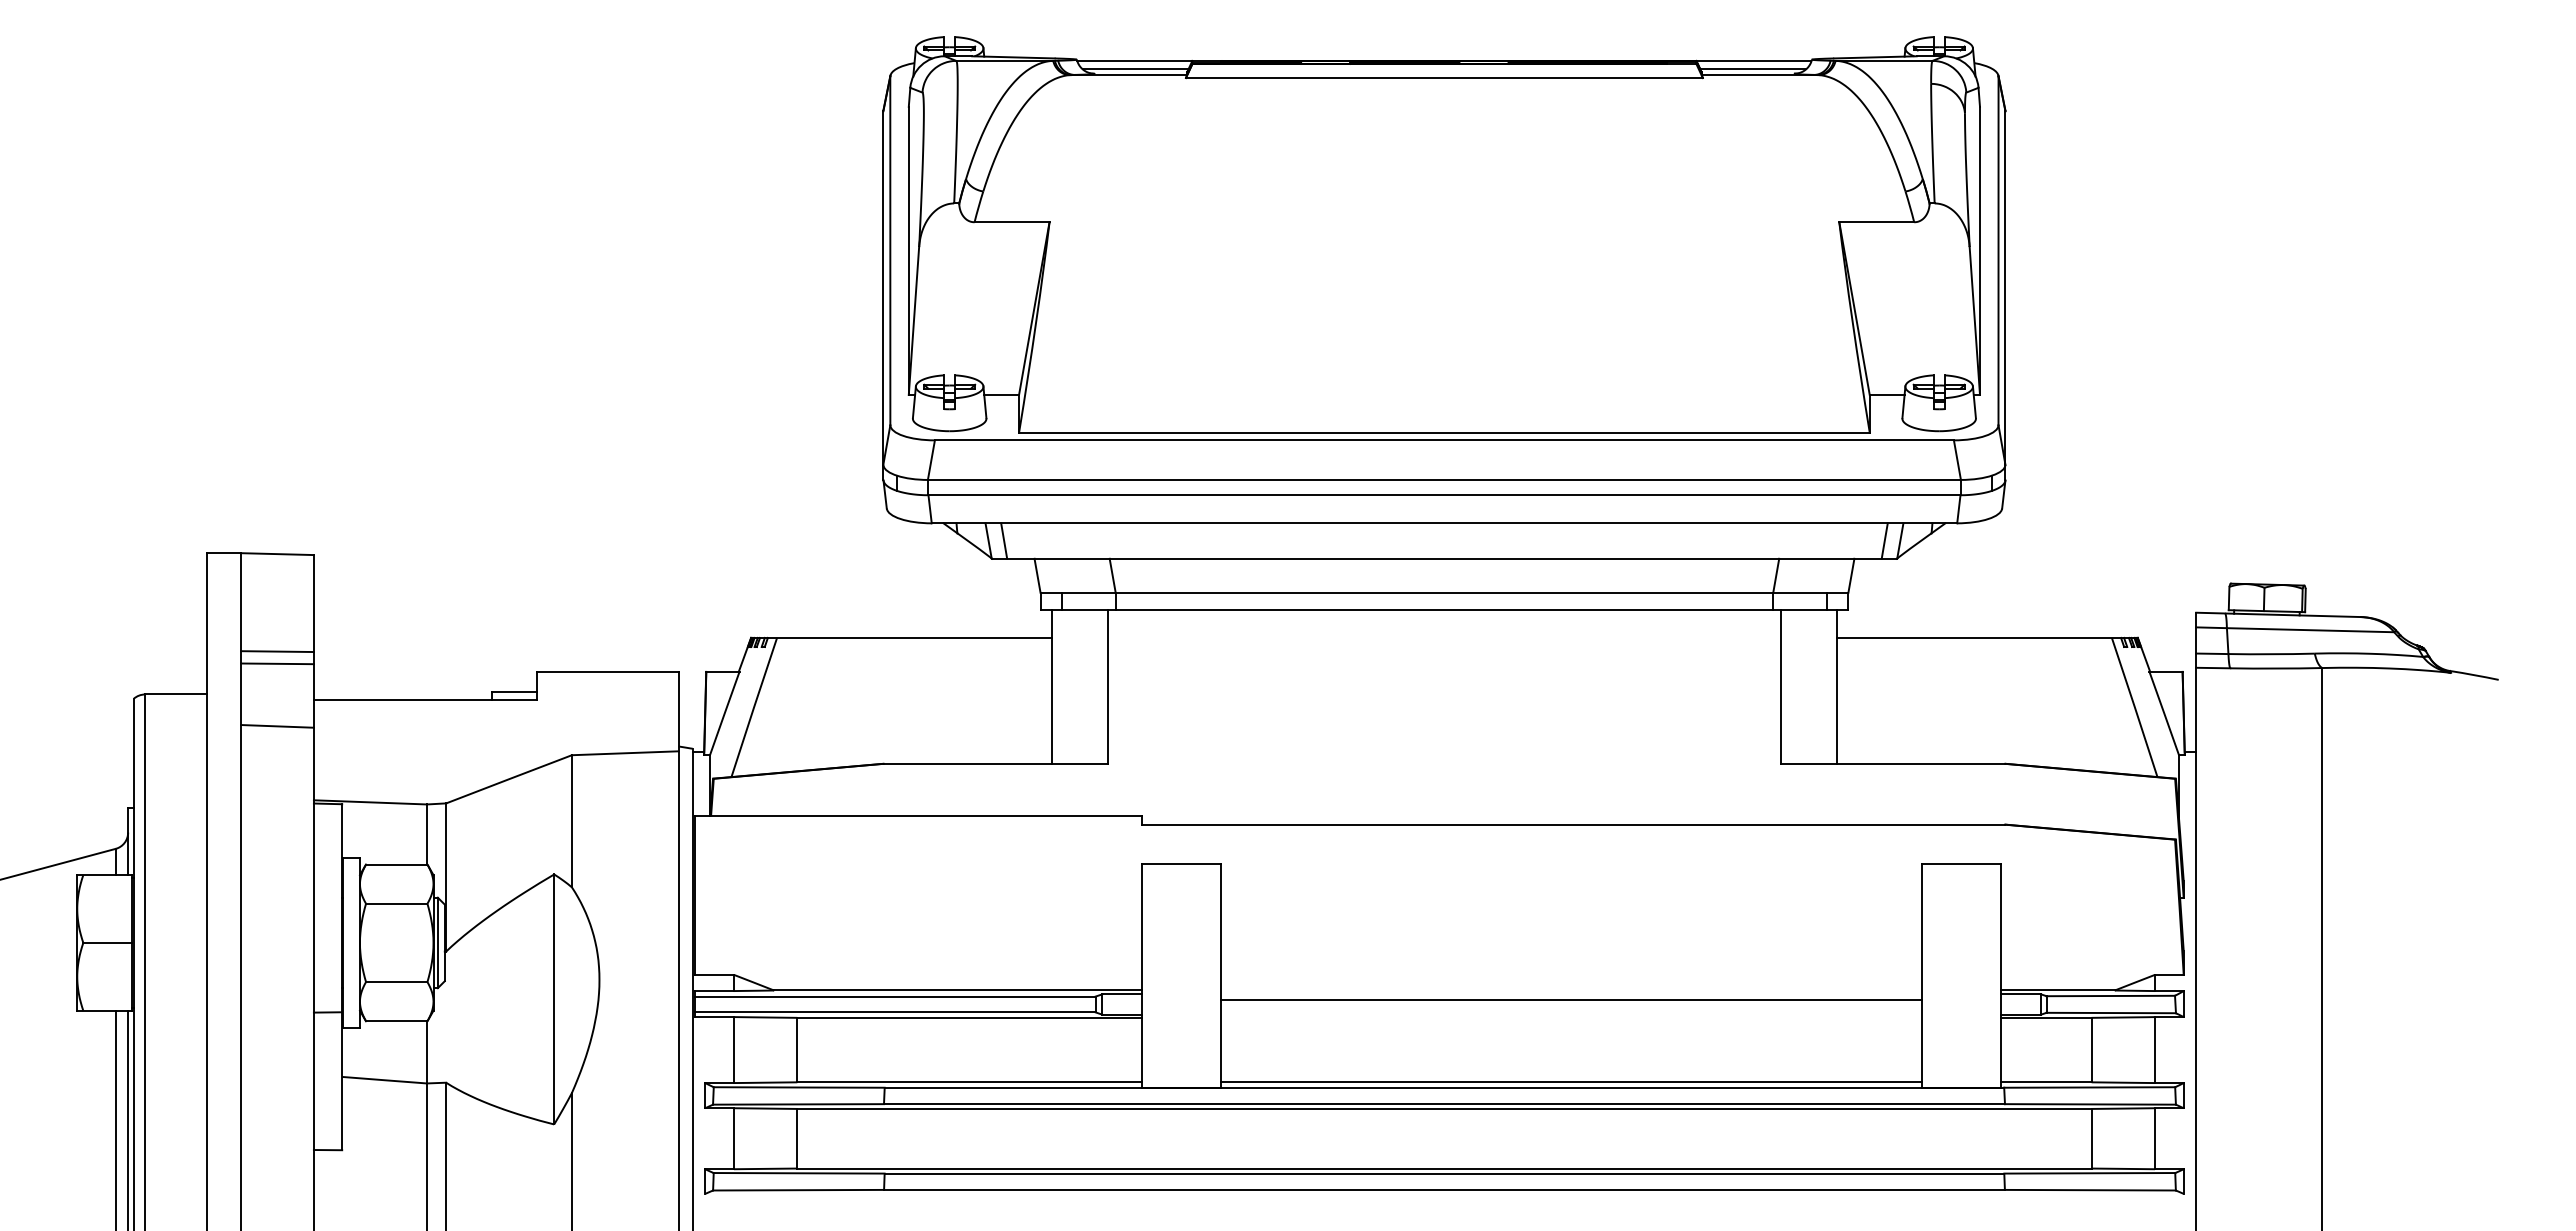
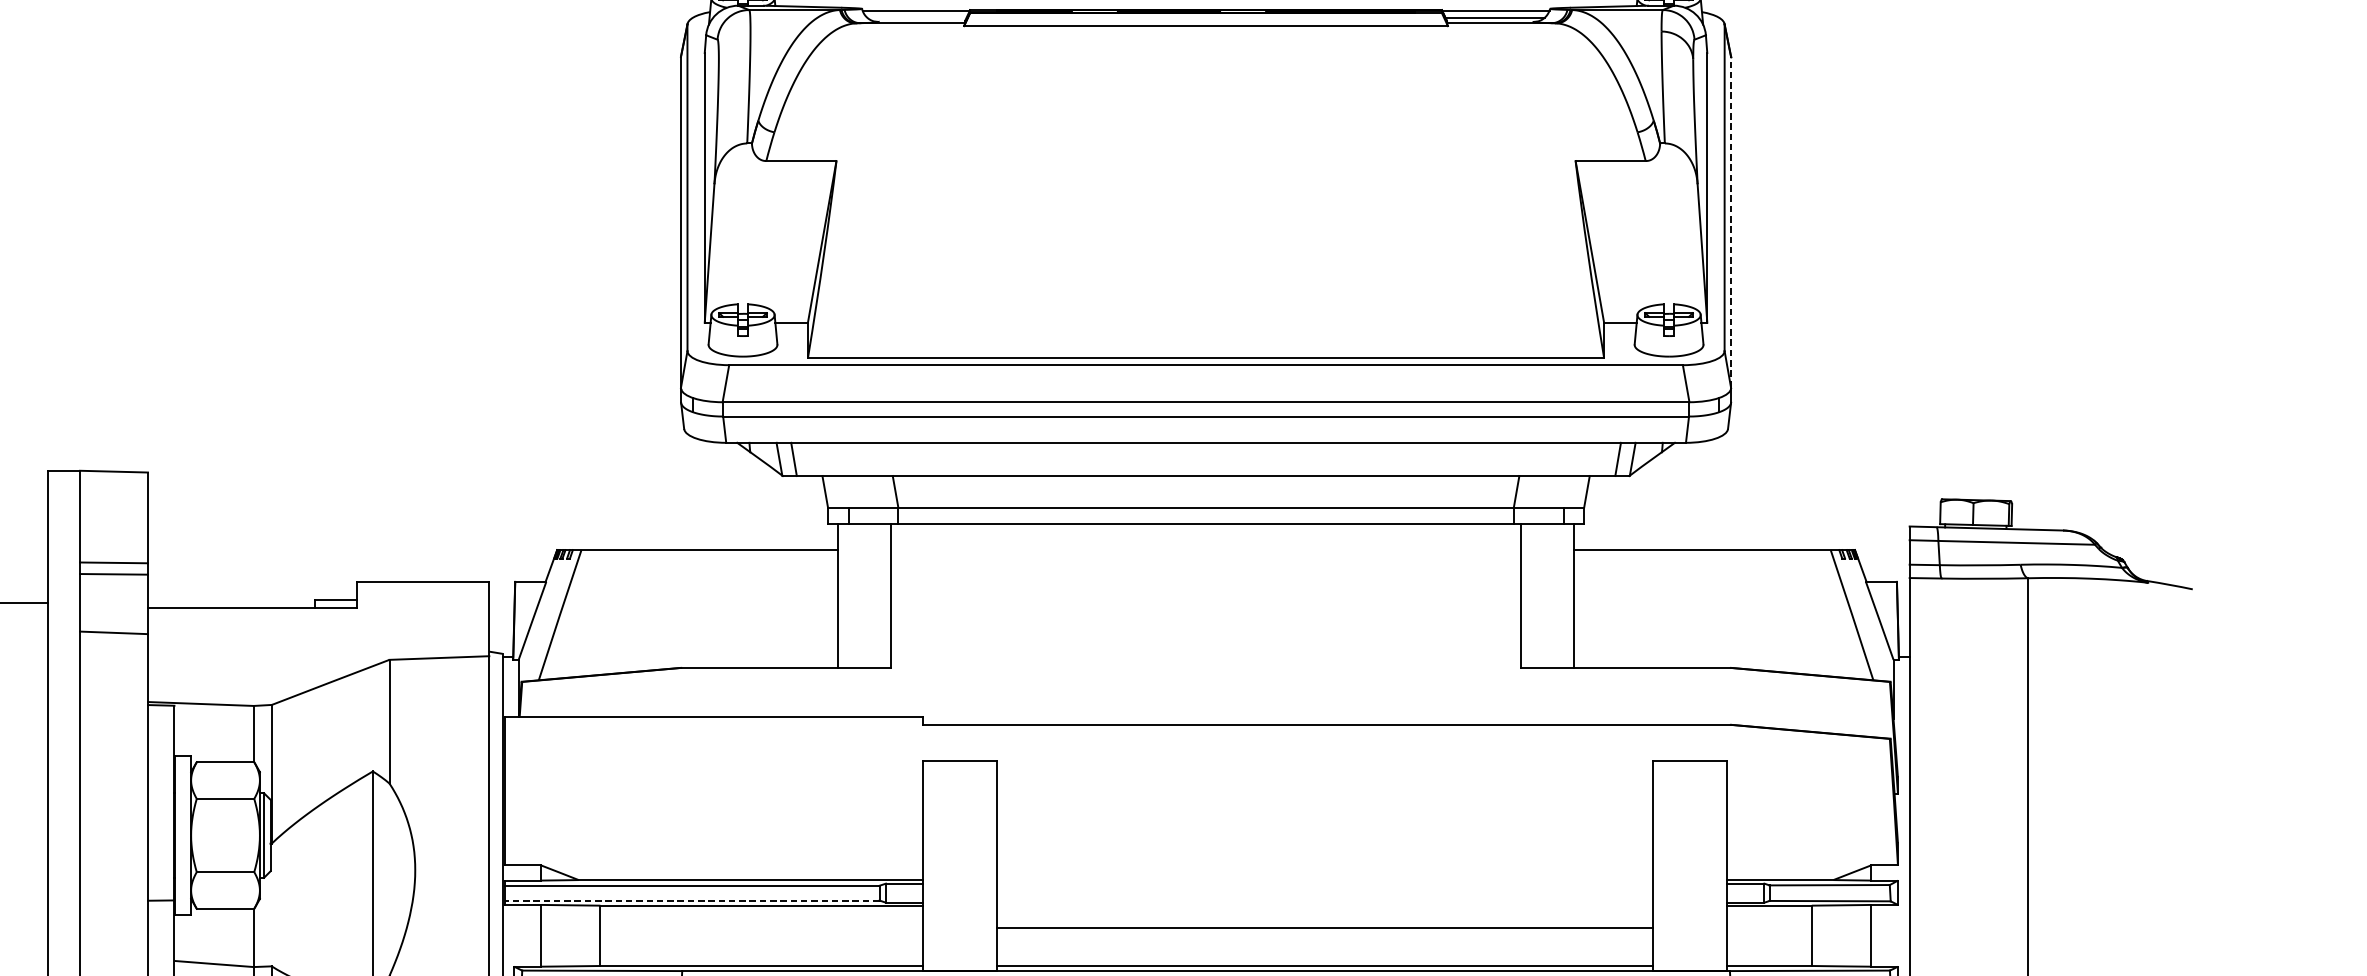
line: (1135, 69) -> (916, 18), removed
line: (2005, 287) -> (1731, 222), solid -> dashed
line: (1571, 999) -> (1324, 927), moved
line: (894, 1012) -> (691, 900), solid -> dashed

